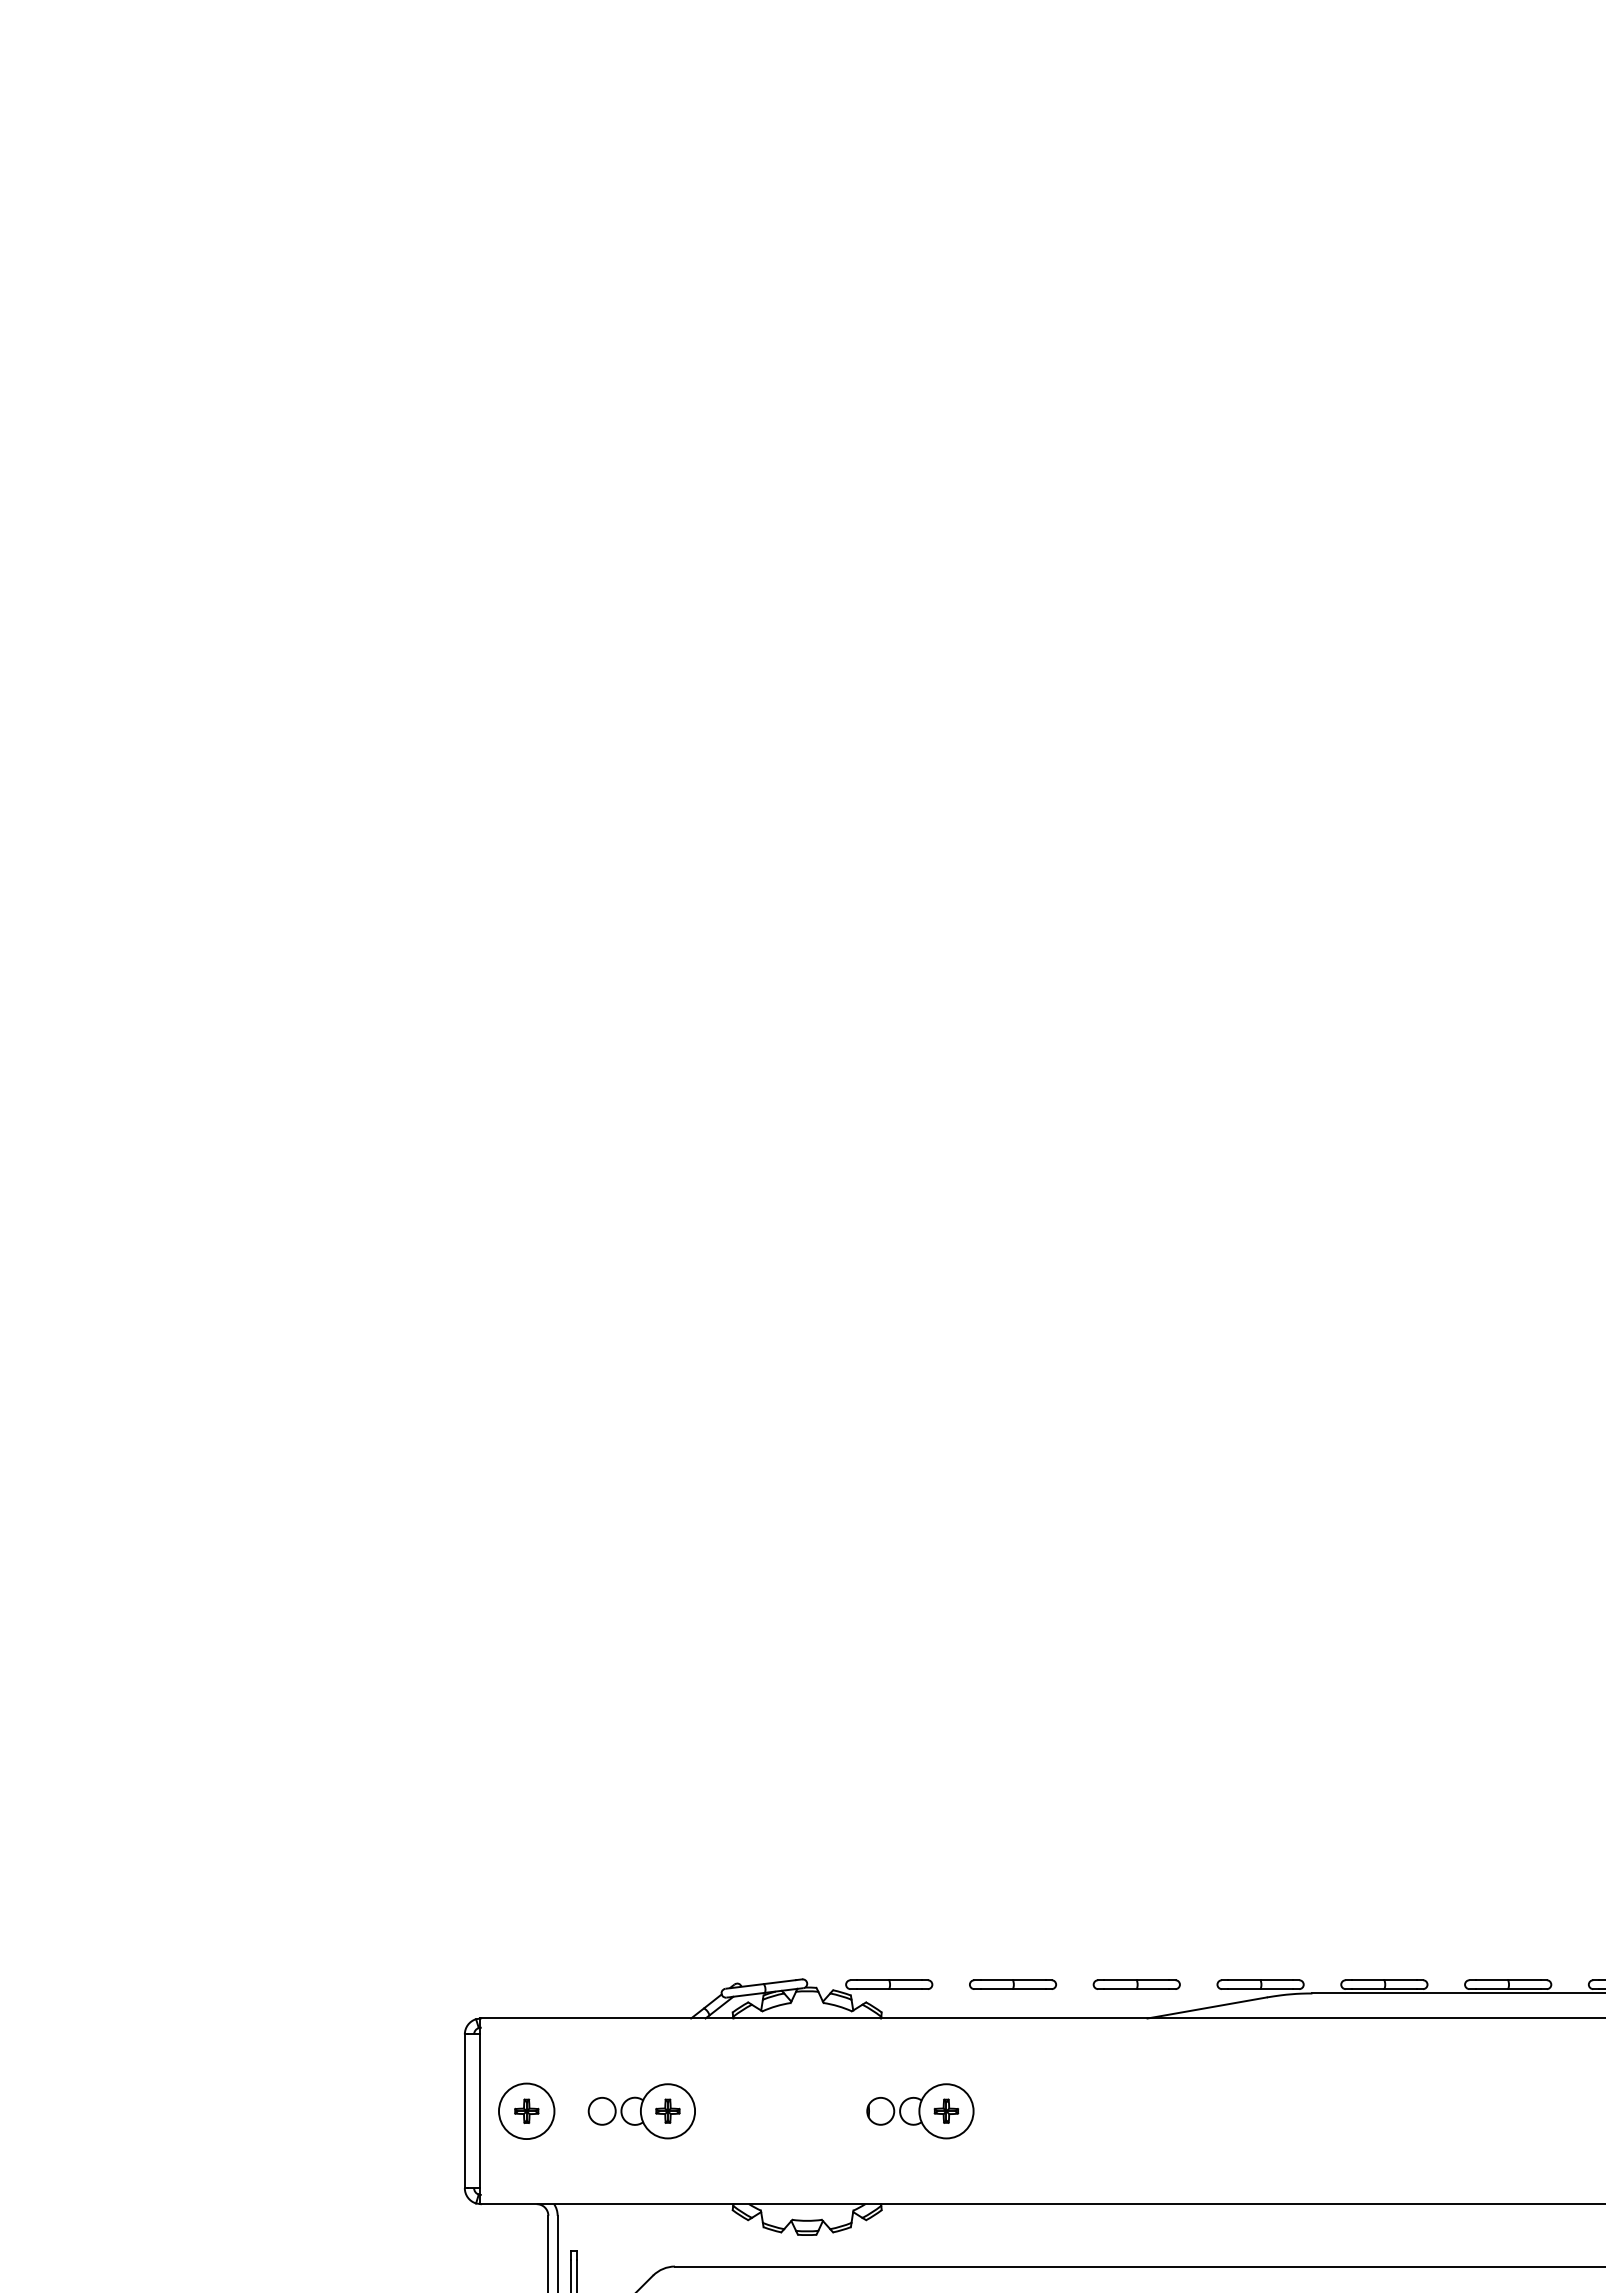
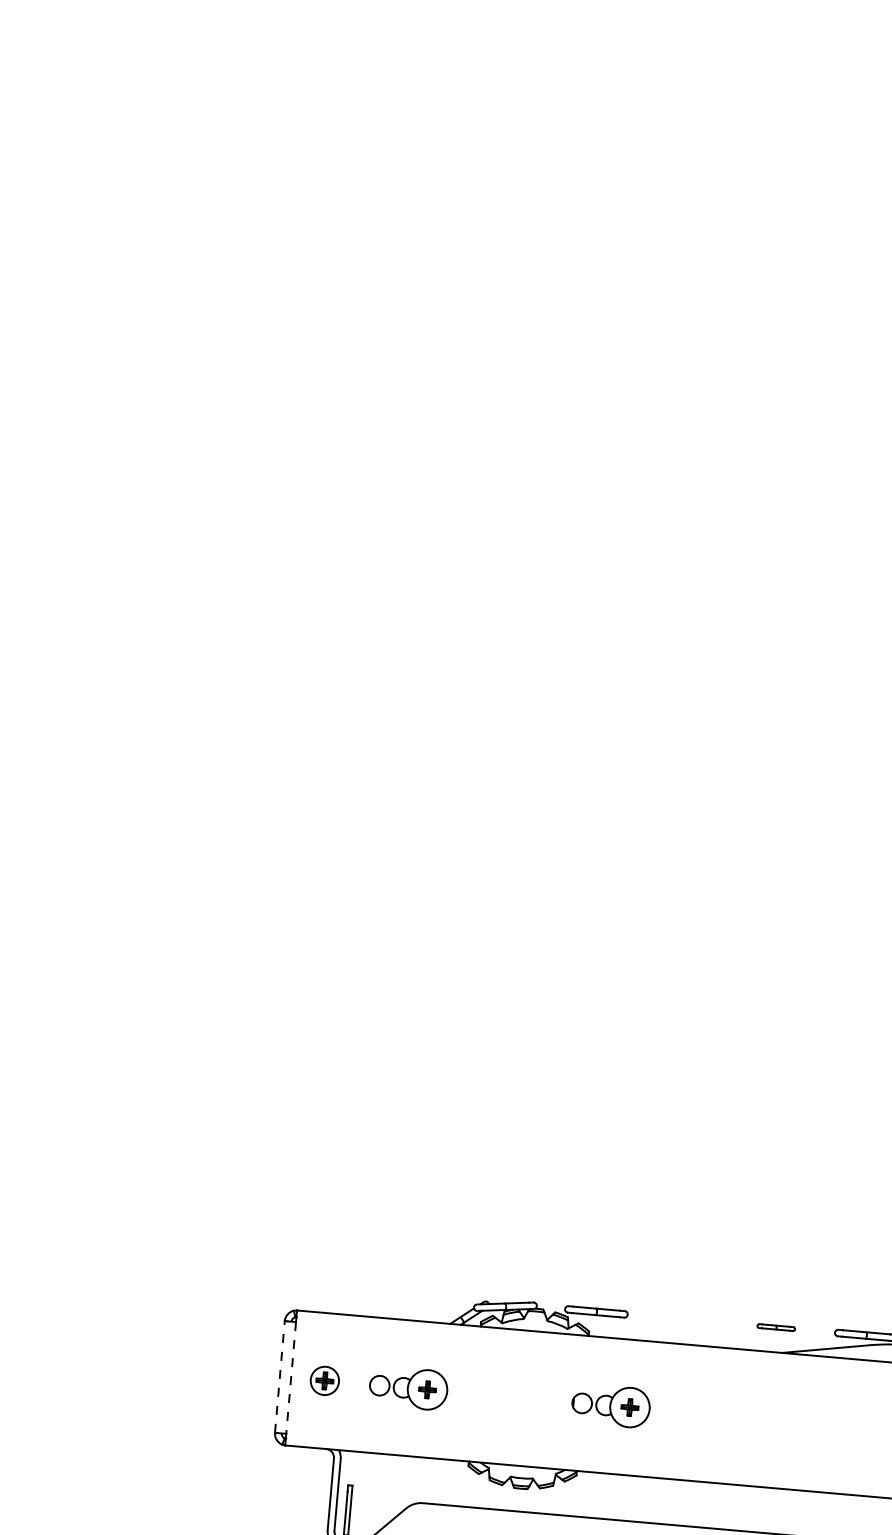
part: (1012, 1984) -> (686, 1319), removed
part: (1136, 1984) -> (776, 1327), size x0.6
line: (464, 2111) -> (279, 1377), solid -> dashed
line: (480, 2111) -> (291, 1378), solid -> dashed
circle: (526, 2111) -> (324, 1381), size x0.7

